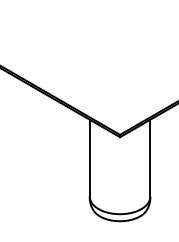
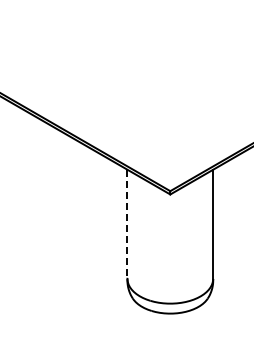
line: (89, 158) -> (127, 224), solid -> dashed

